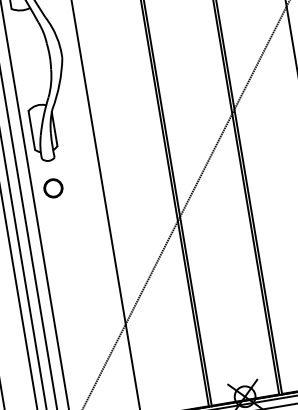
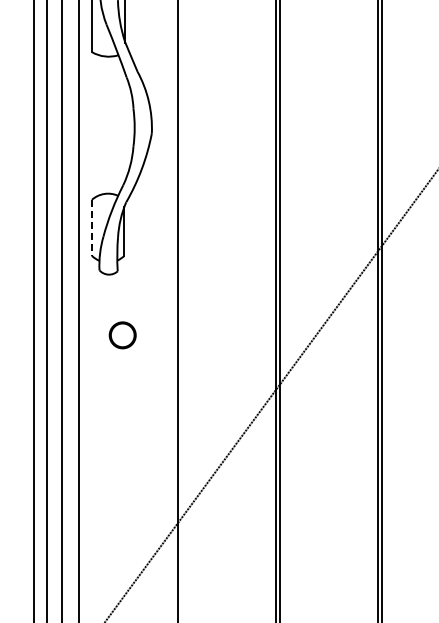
line: (31, 130) -> (91, 227), solid -> dashed
circle: (53, 188) -> (122, 335), moved

